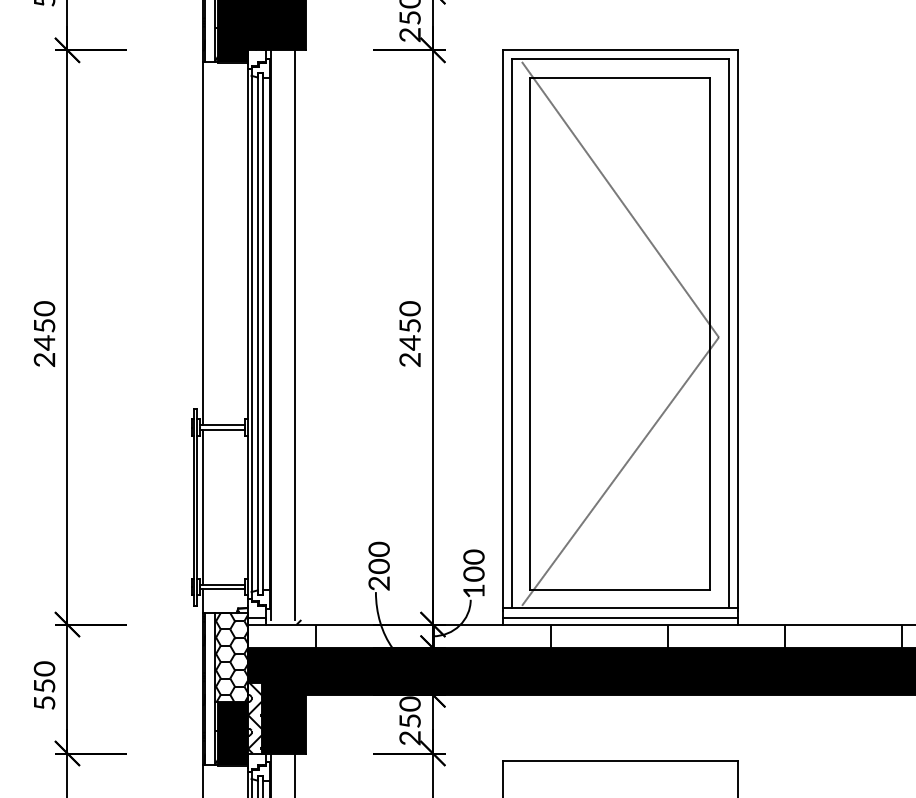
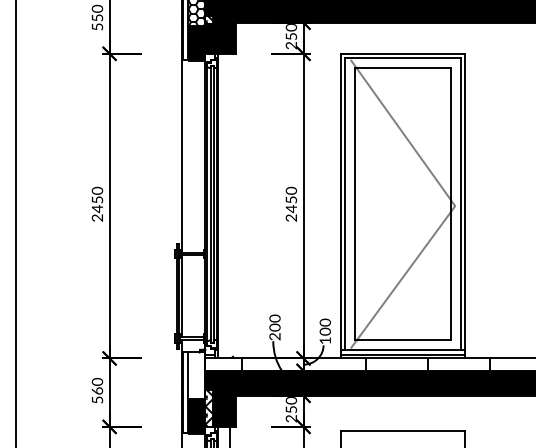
line: (295, 334) -> (230, 204), removed
hatch: (231, 656) -> (196, 375), removed
text: (42, 684) -> (96, 390), 550 -> 560

